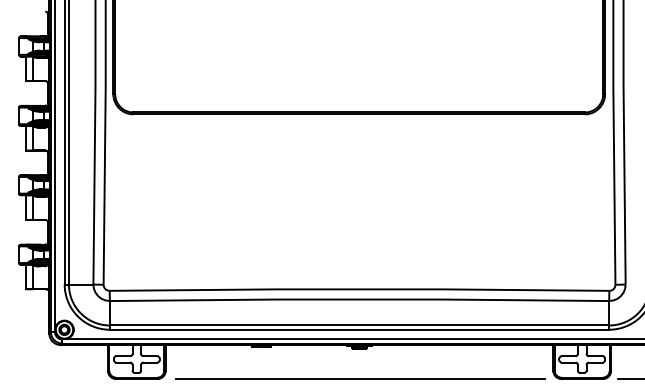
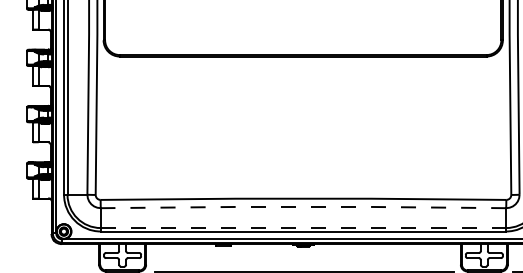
line: (359, 299) -> (303, 206), solid -> dashed
line: (359, 325) -> (303, 228), solid -> dashed

